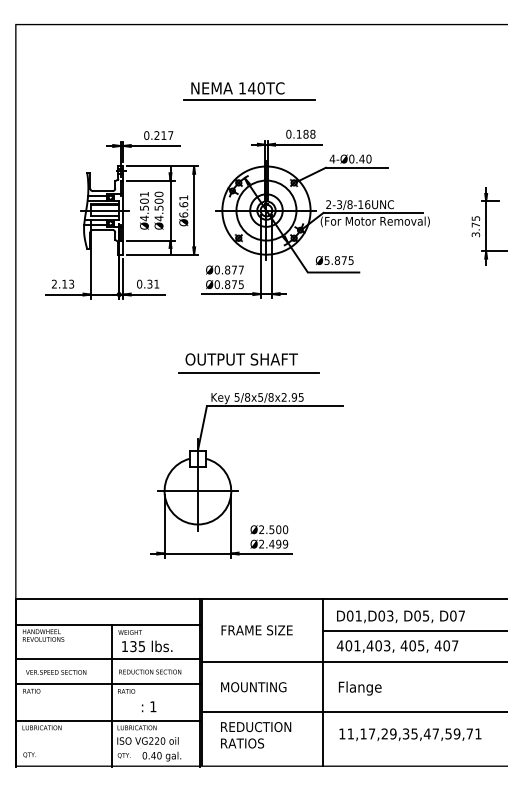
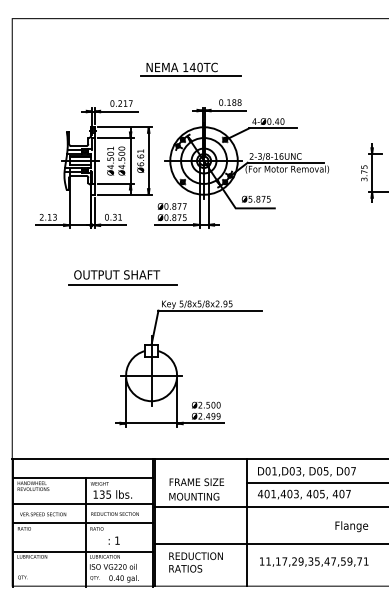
part: (248, 362) -> (122, 277), moved
text: (254, 686) -> (194, 496), moved
text: (359, 688) -> (351, 526), moved

